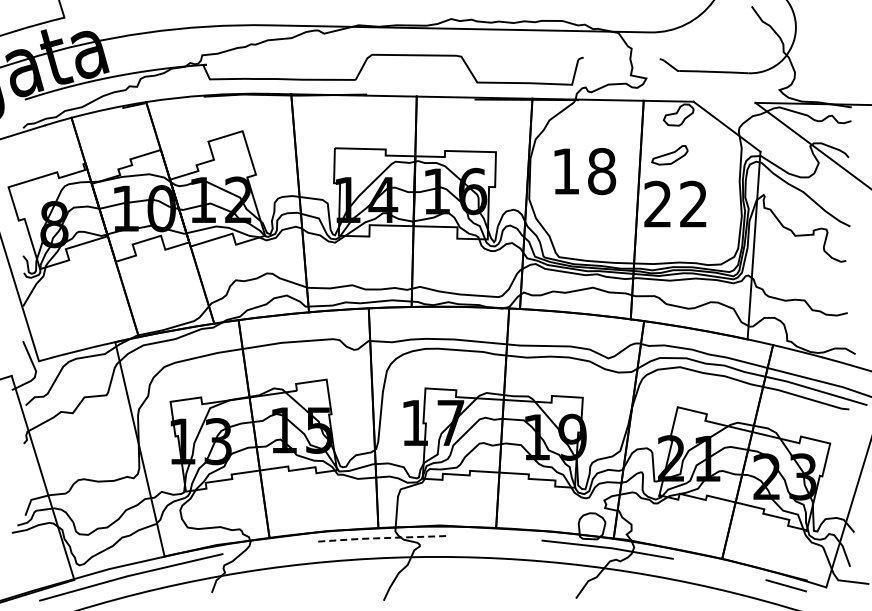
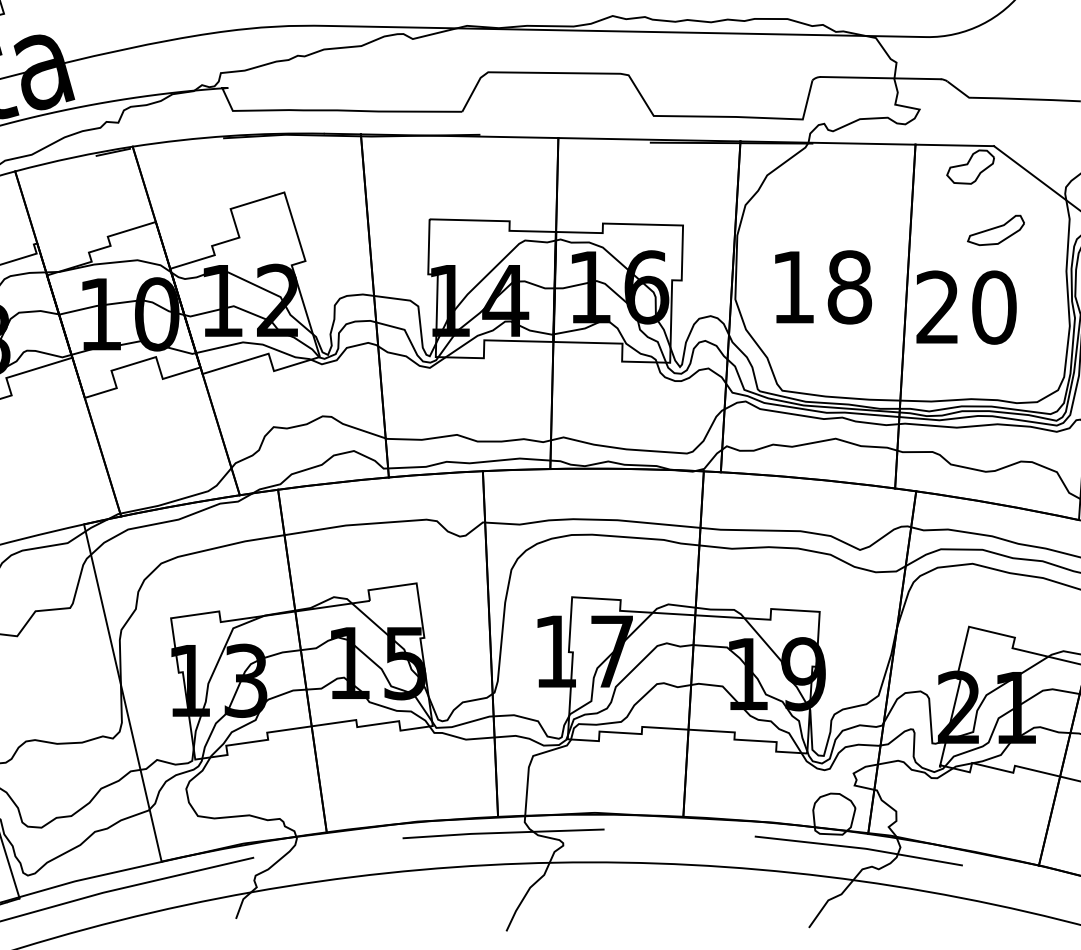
line: (621, 58) -> (880, 78), added
part: (669, 155) -> (995, 230), moved
text: (585, 171) -> (823, 287), moved
text: (693, 203) -> (993, 306), 22 -> 20
line: (377, 538) -> (496, 833), dashed -> solid

